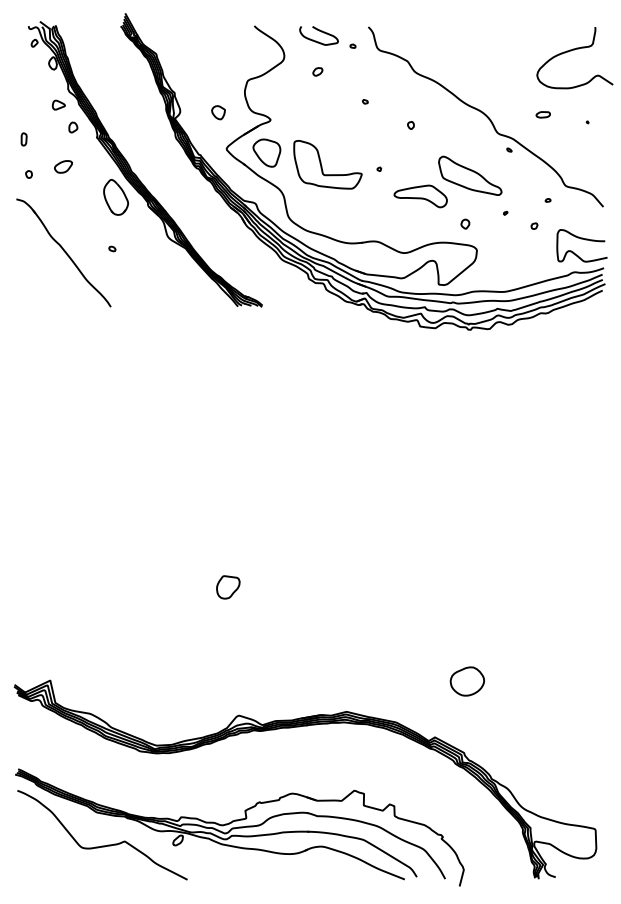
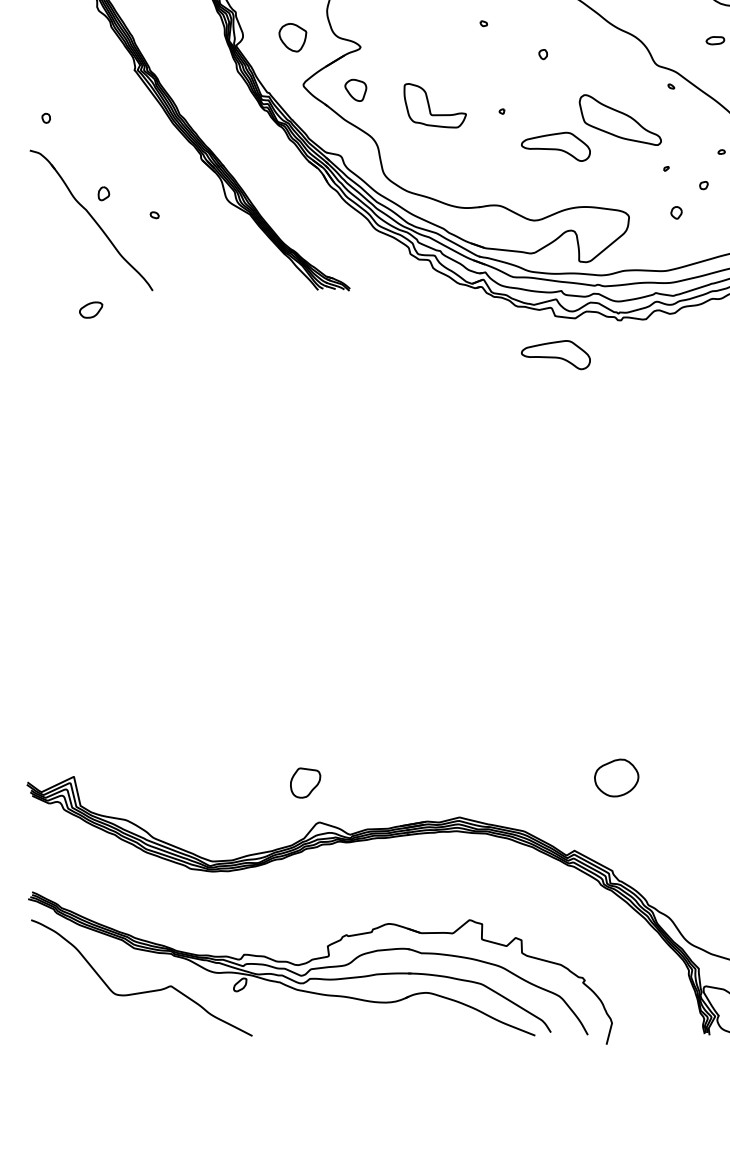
part: (58, 104) -> (84, 27), removed
part: (218, 112) -> (292, 37), size x1.6
part: (73, 127) -> (104, 193), moved
part: (23, 139) -> (39, 72), removed
part: (266, 152) -> (355, 89), size x0.6
part: (327, 164) -> (434, 105), size x0.7
part: (63, 166) -> (91, 309), moved
part: (116, 197) -> (160, 148), removed
part: (465, 223) -> (676, 211), moved
part: (420, 356) -> (555, 355), added
part: (228, 587) -> (305, 783), moved

